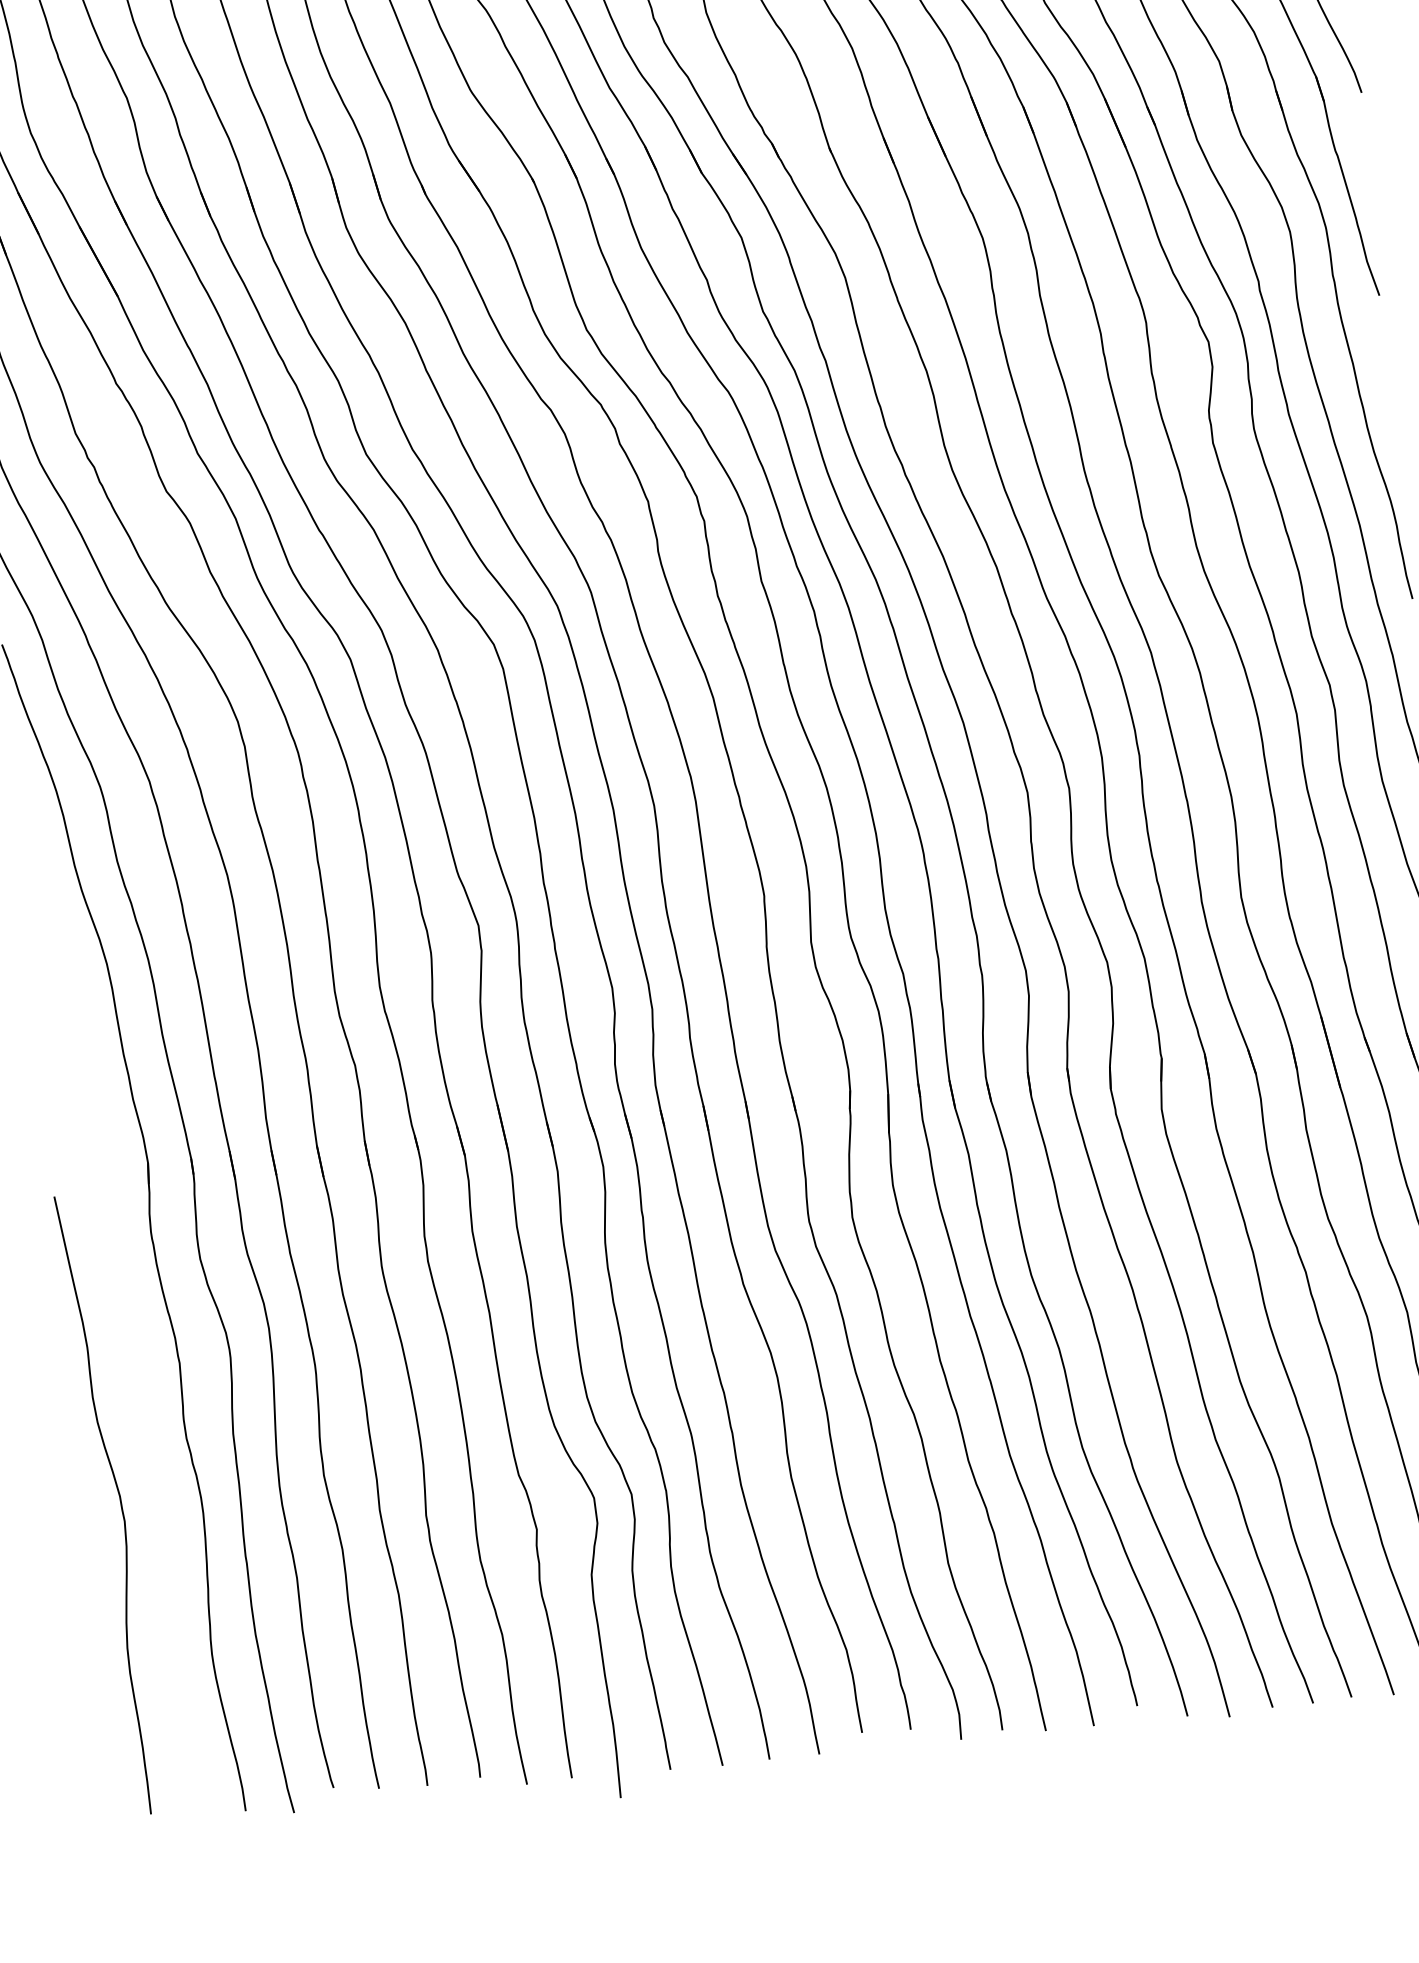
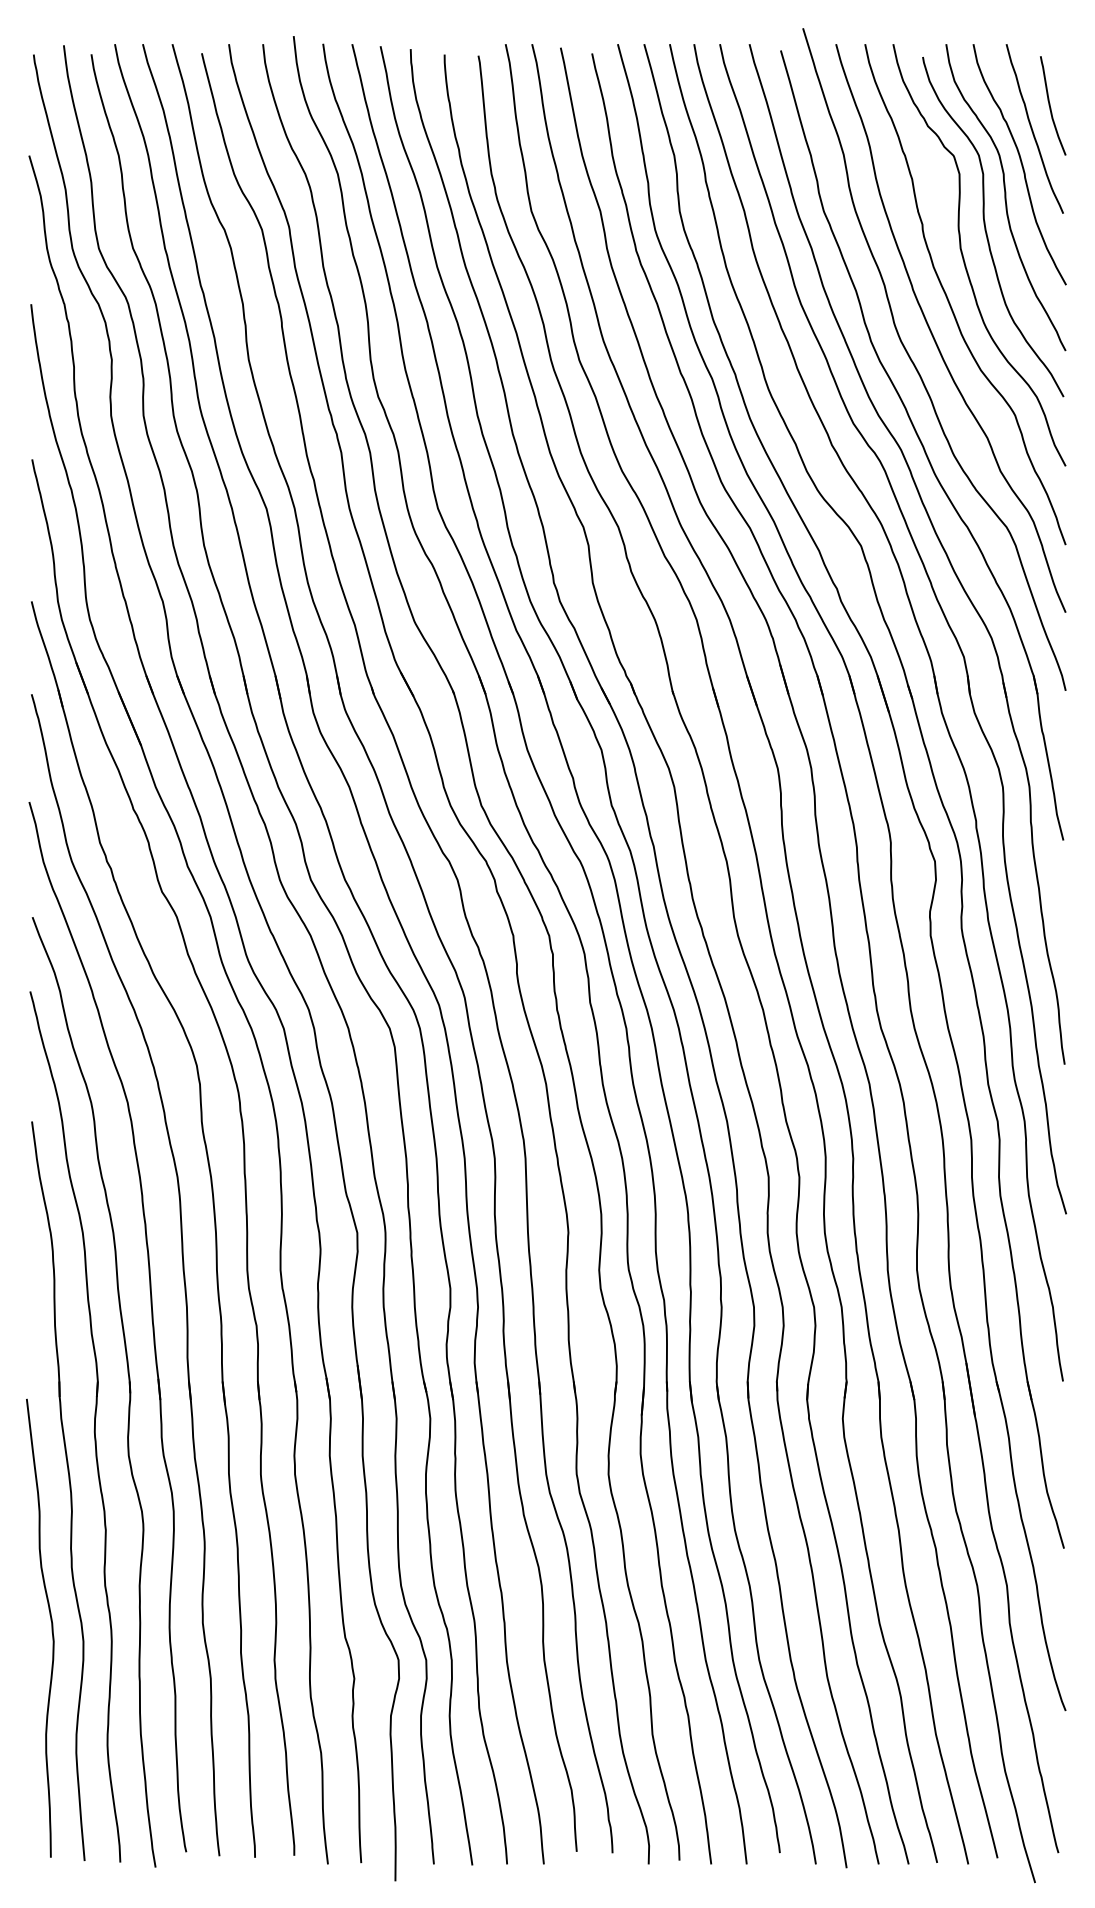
part: (124, 1313) -> (69, 1489), added

